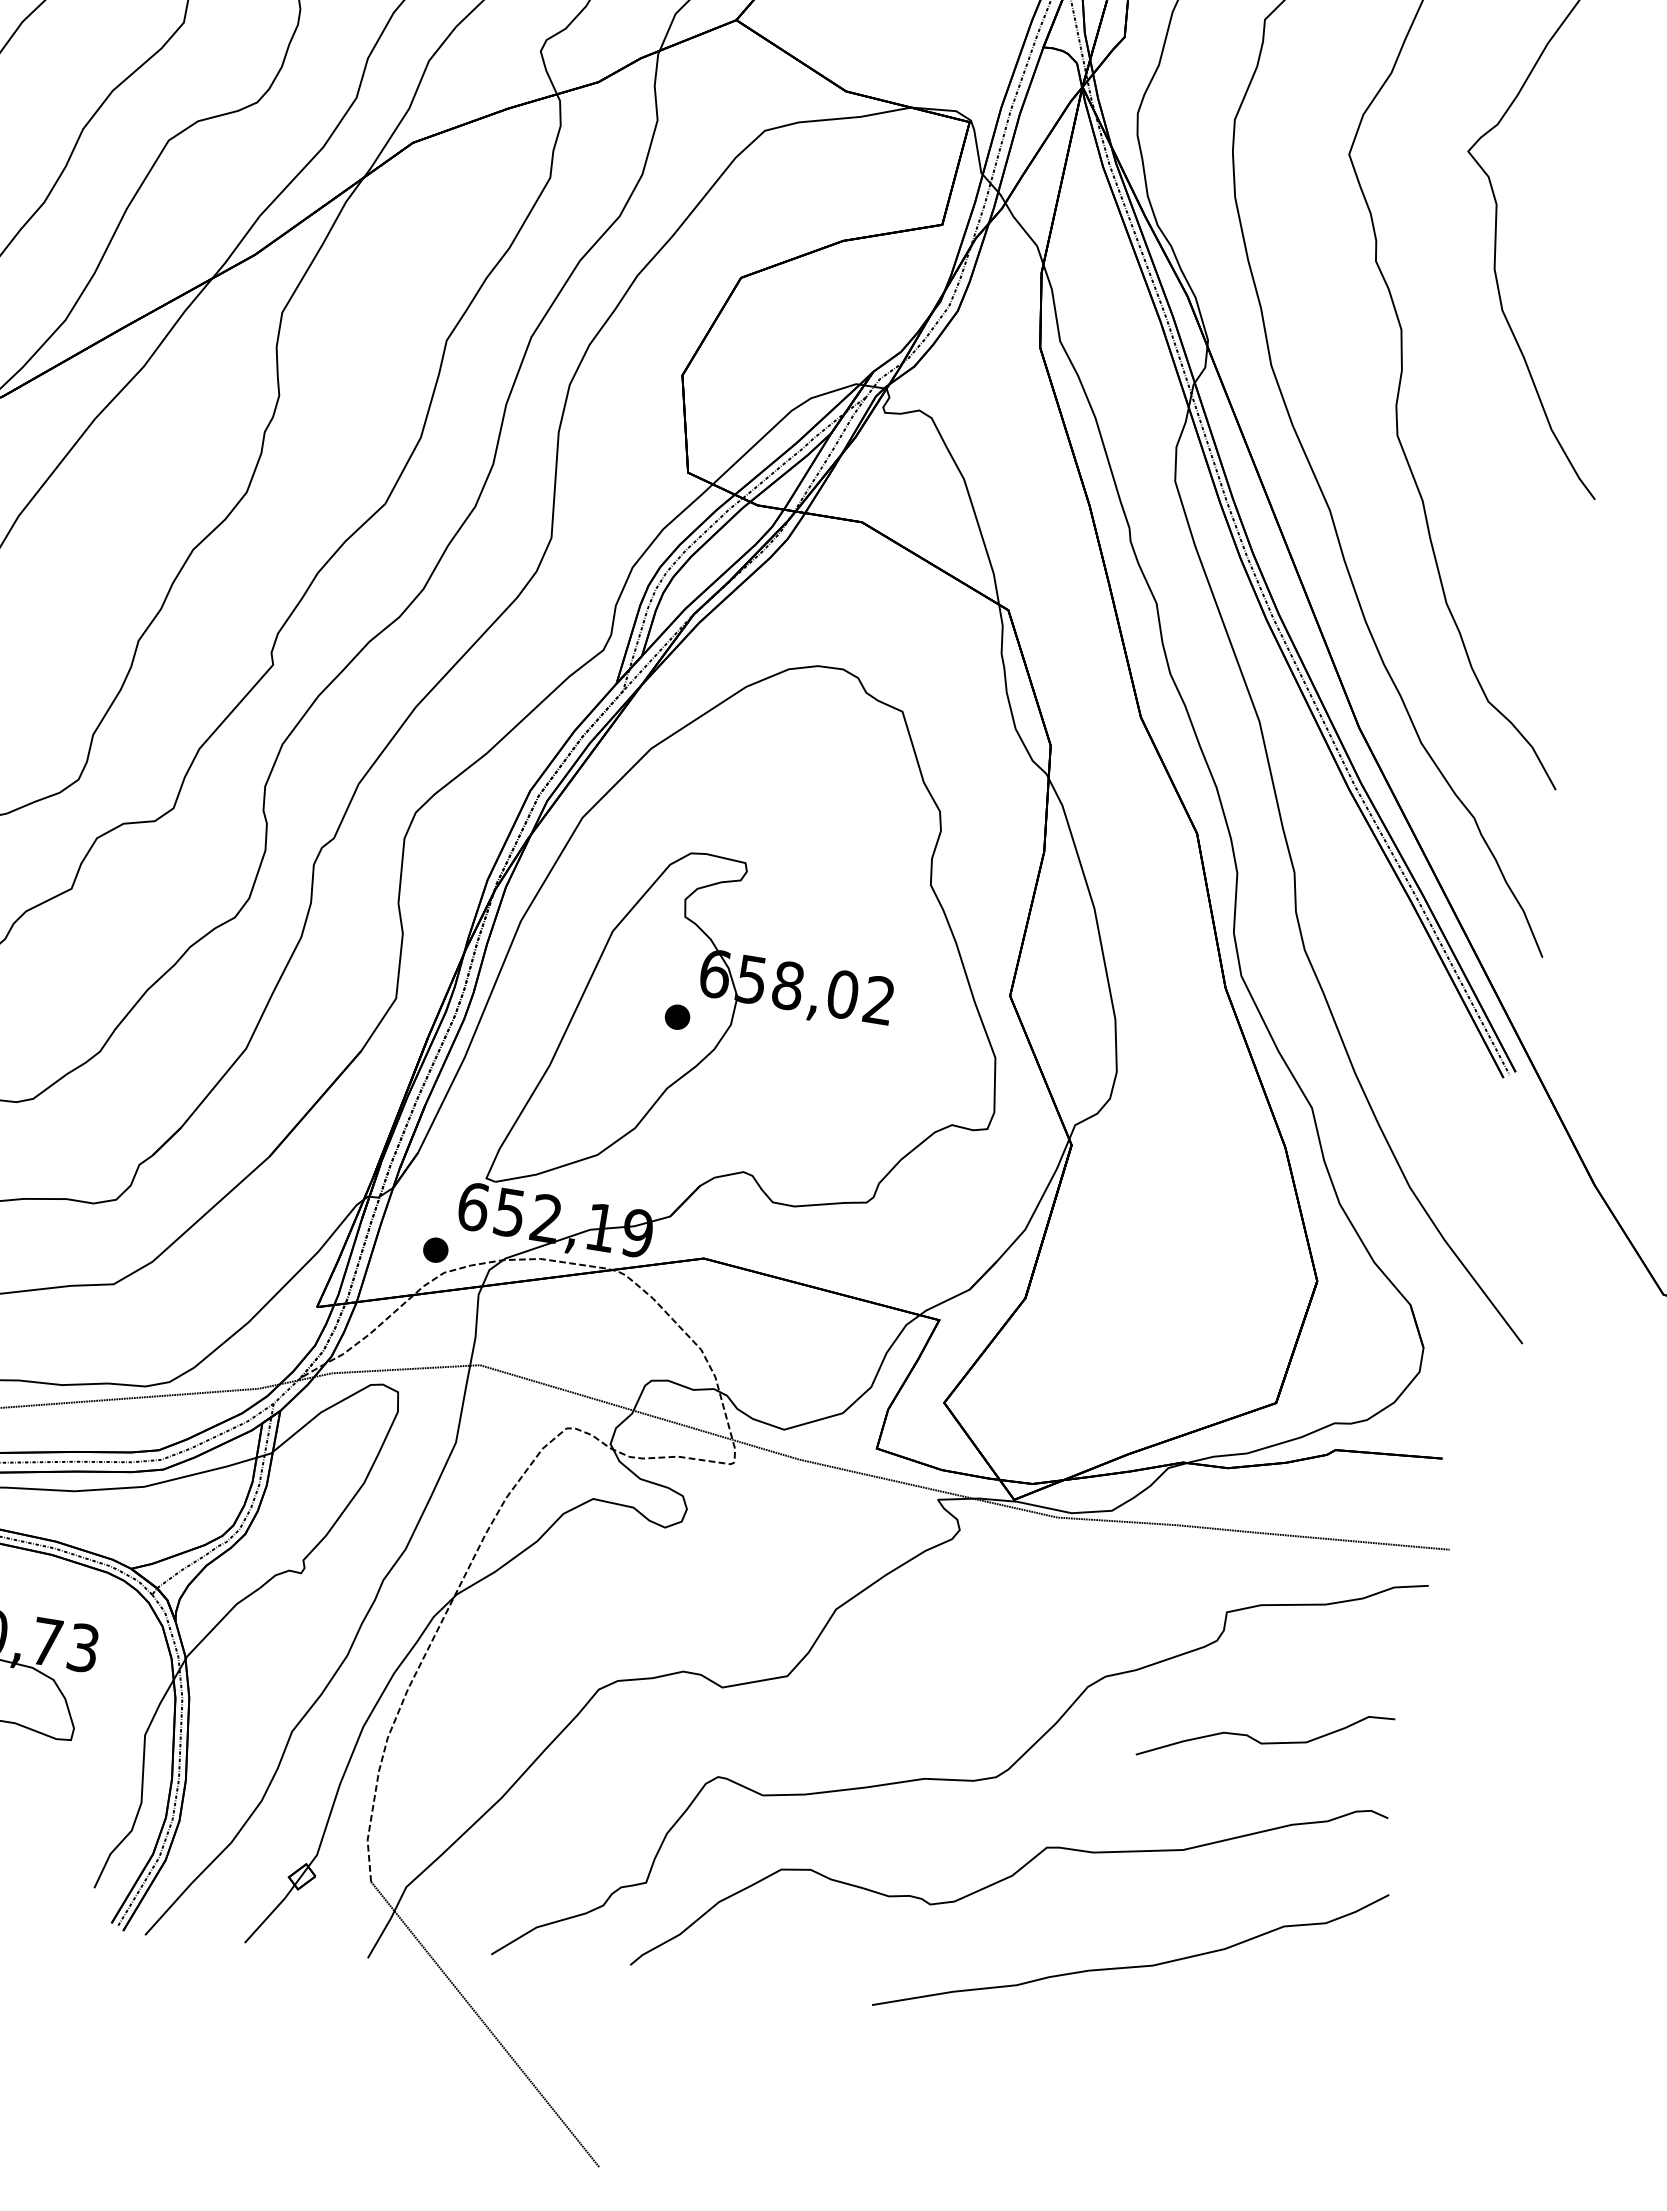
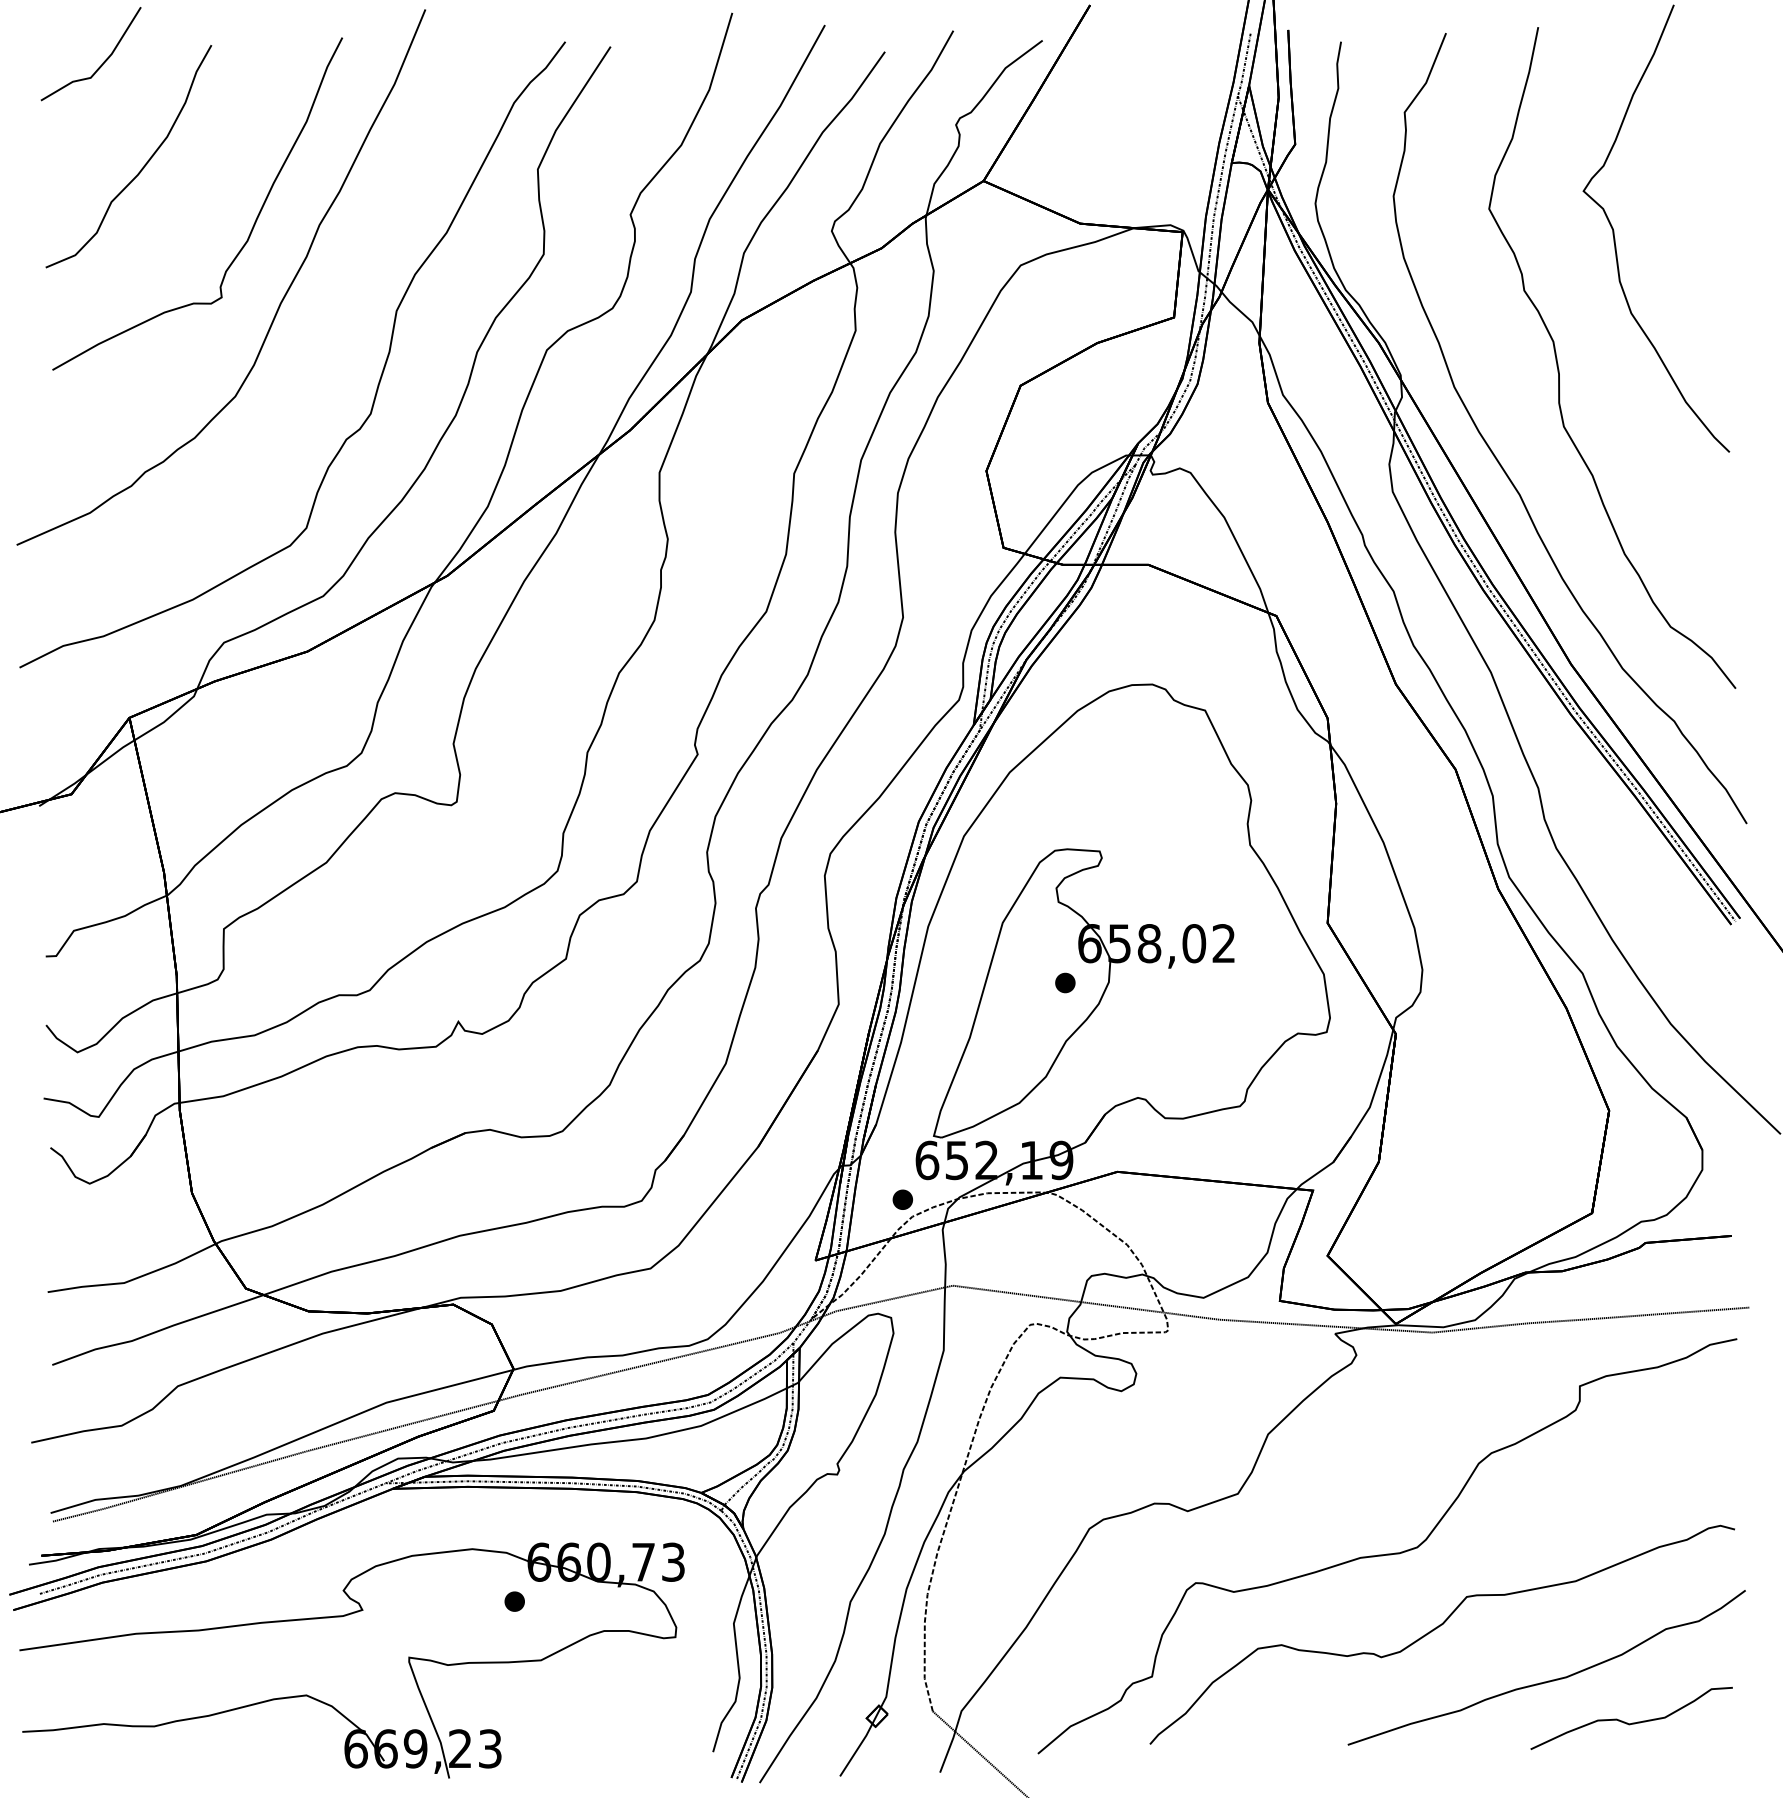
part: (1265, 1736) -> (1631, 1718), moved

